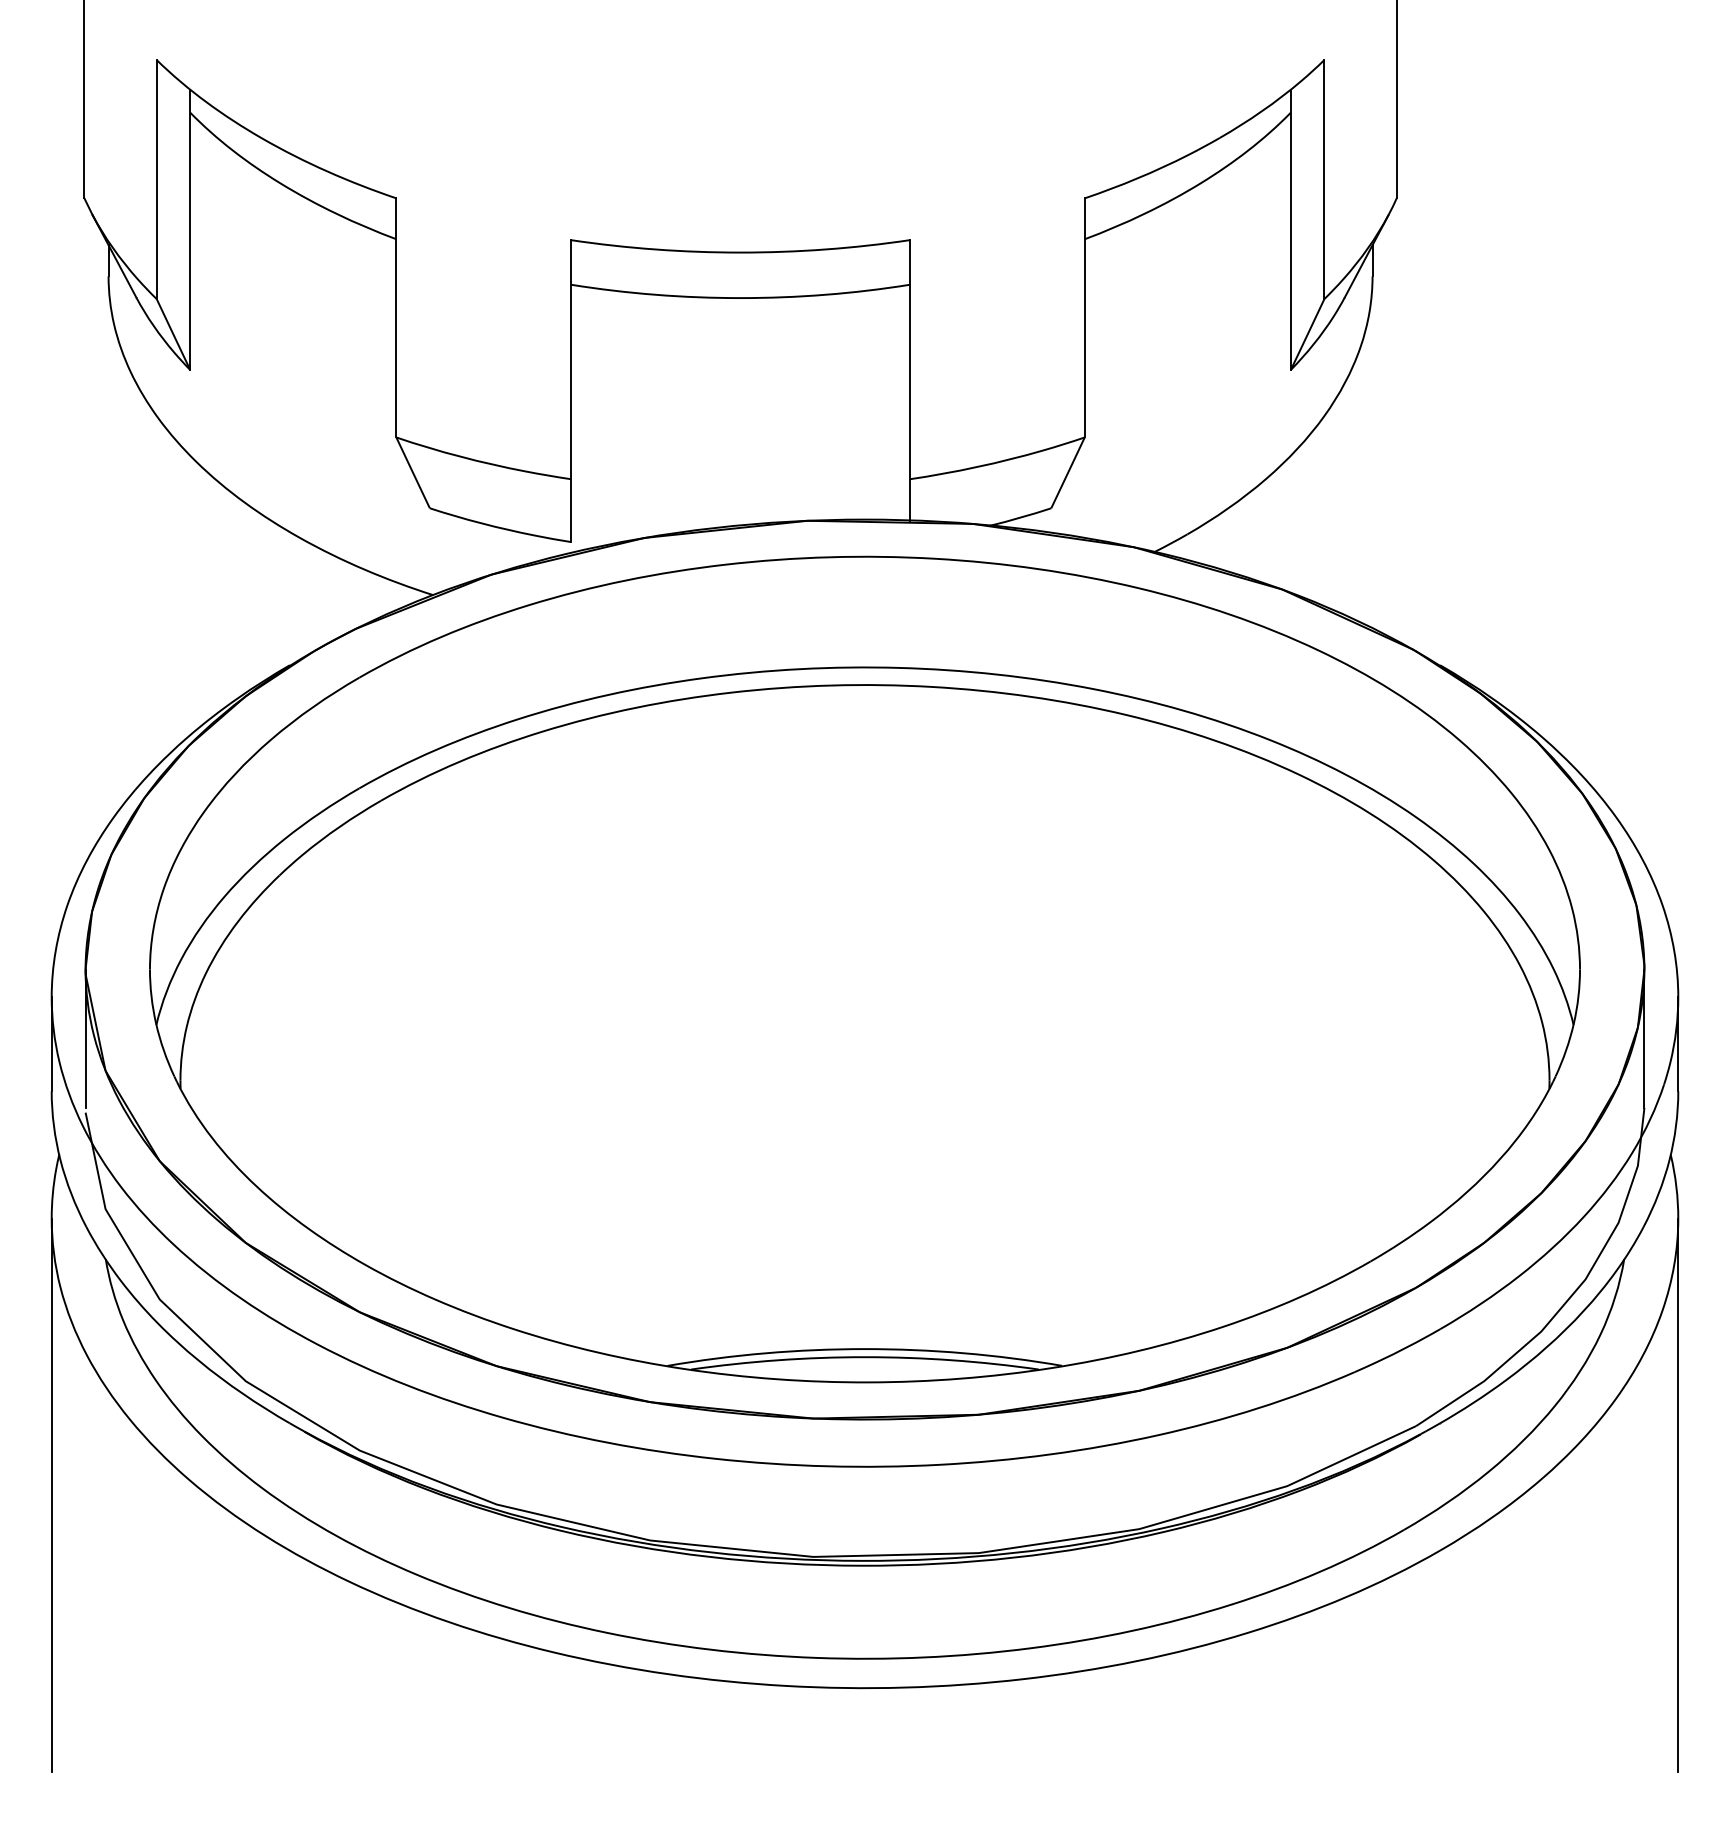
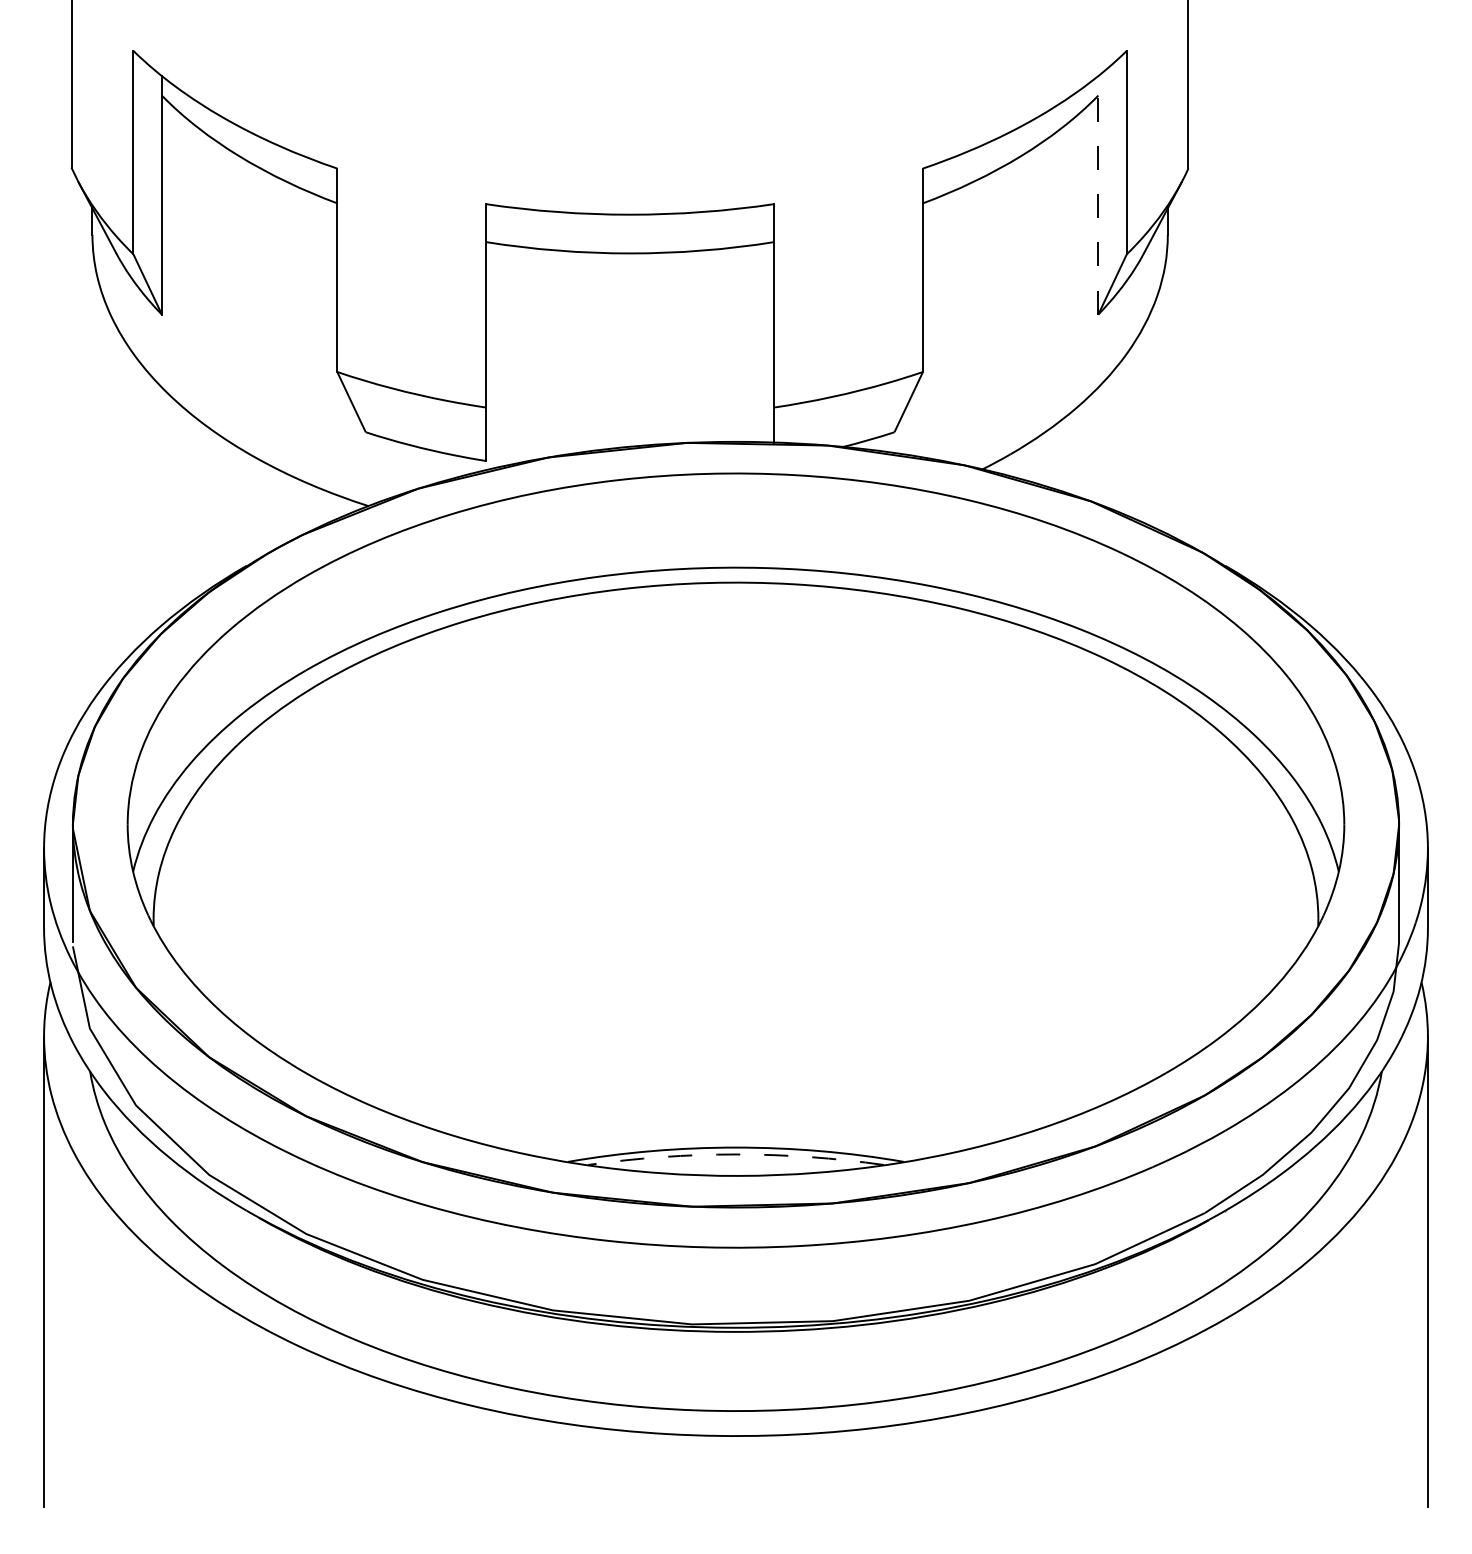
line: (1291, 228) -> (1098, 194), solid -> dashed
arc: (864, 1357) -> (735, 1154), solid -> dashed

